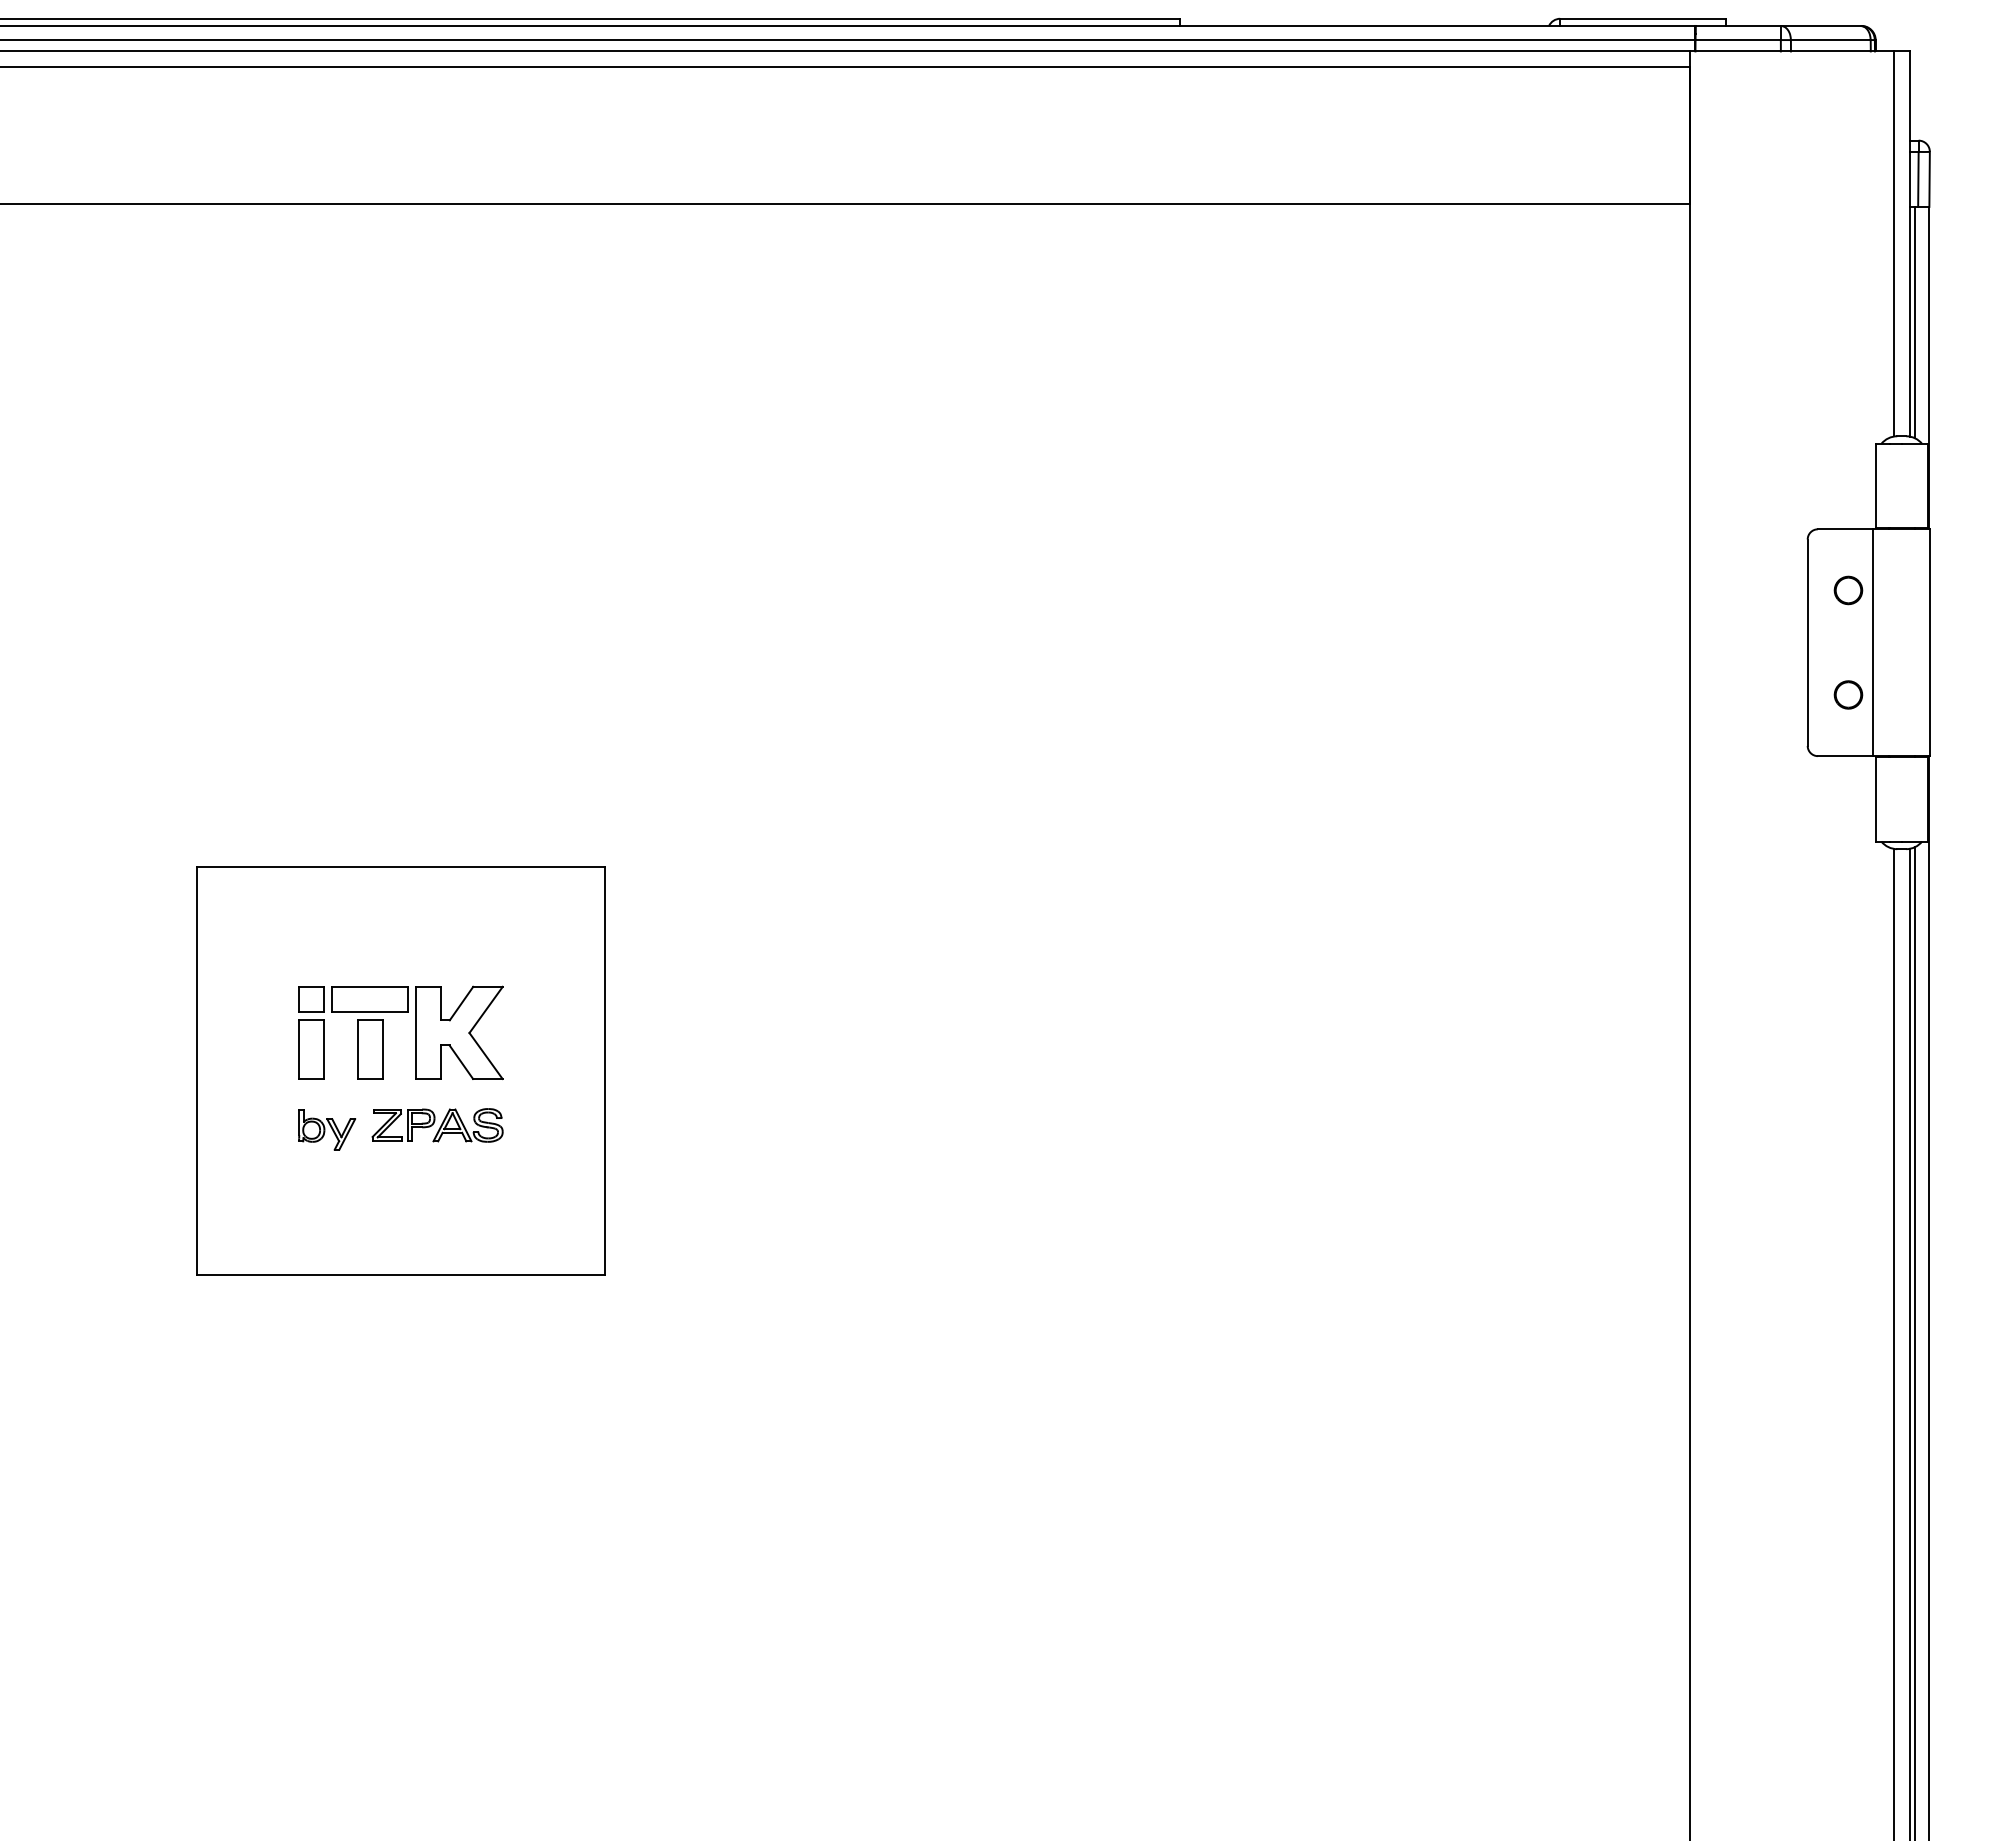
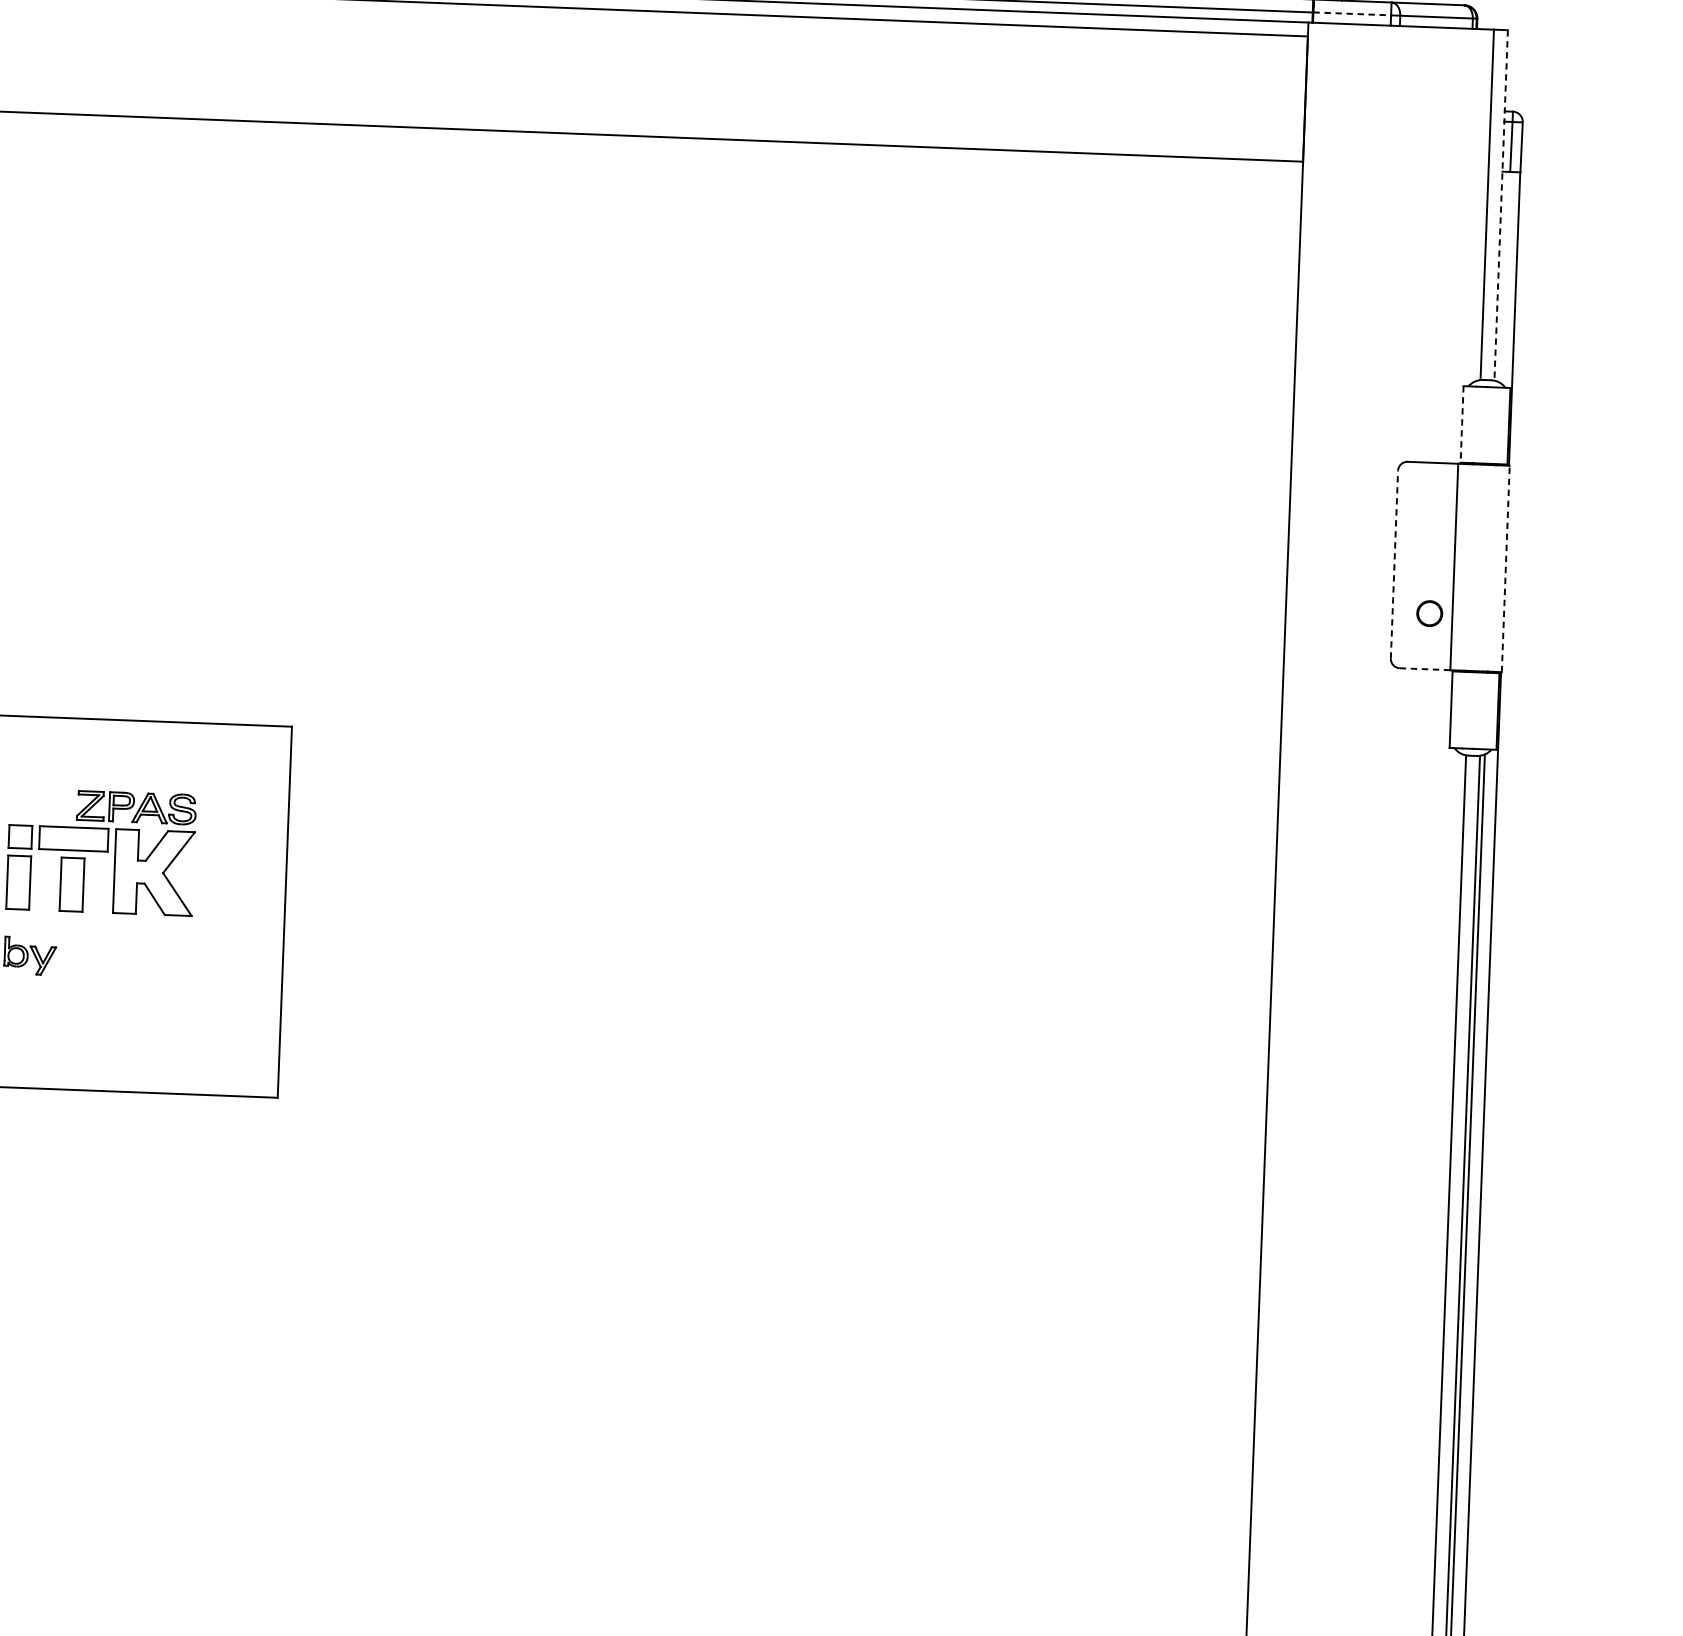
line: (1738, 40) -> (1352, 14), solid -> dashed
line: (1909, 244) -> (1501, 205), solid -> dashed
line: (1914, 322) -> (1502, 277), removed
line: (1876, 486) -> (1462, 424), solid -> dashed
part: (1848, 590) -> (1433, 518), removed
line: (1807, 642) -> (1394, 564), solid -> dashed
line: (1930, 642) -> (1506, 568), solid -> dashed
line: (1845, 756) -> (1424, 669), solid -> dashed
part: (437, 1125) -> (136, 807), moved

